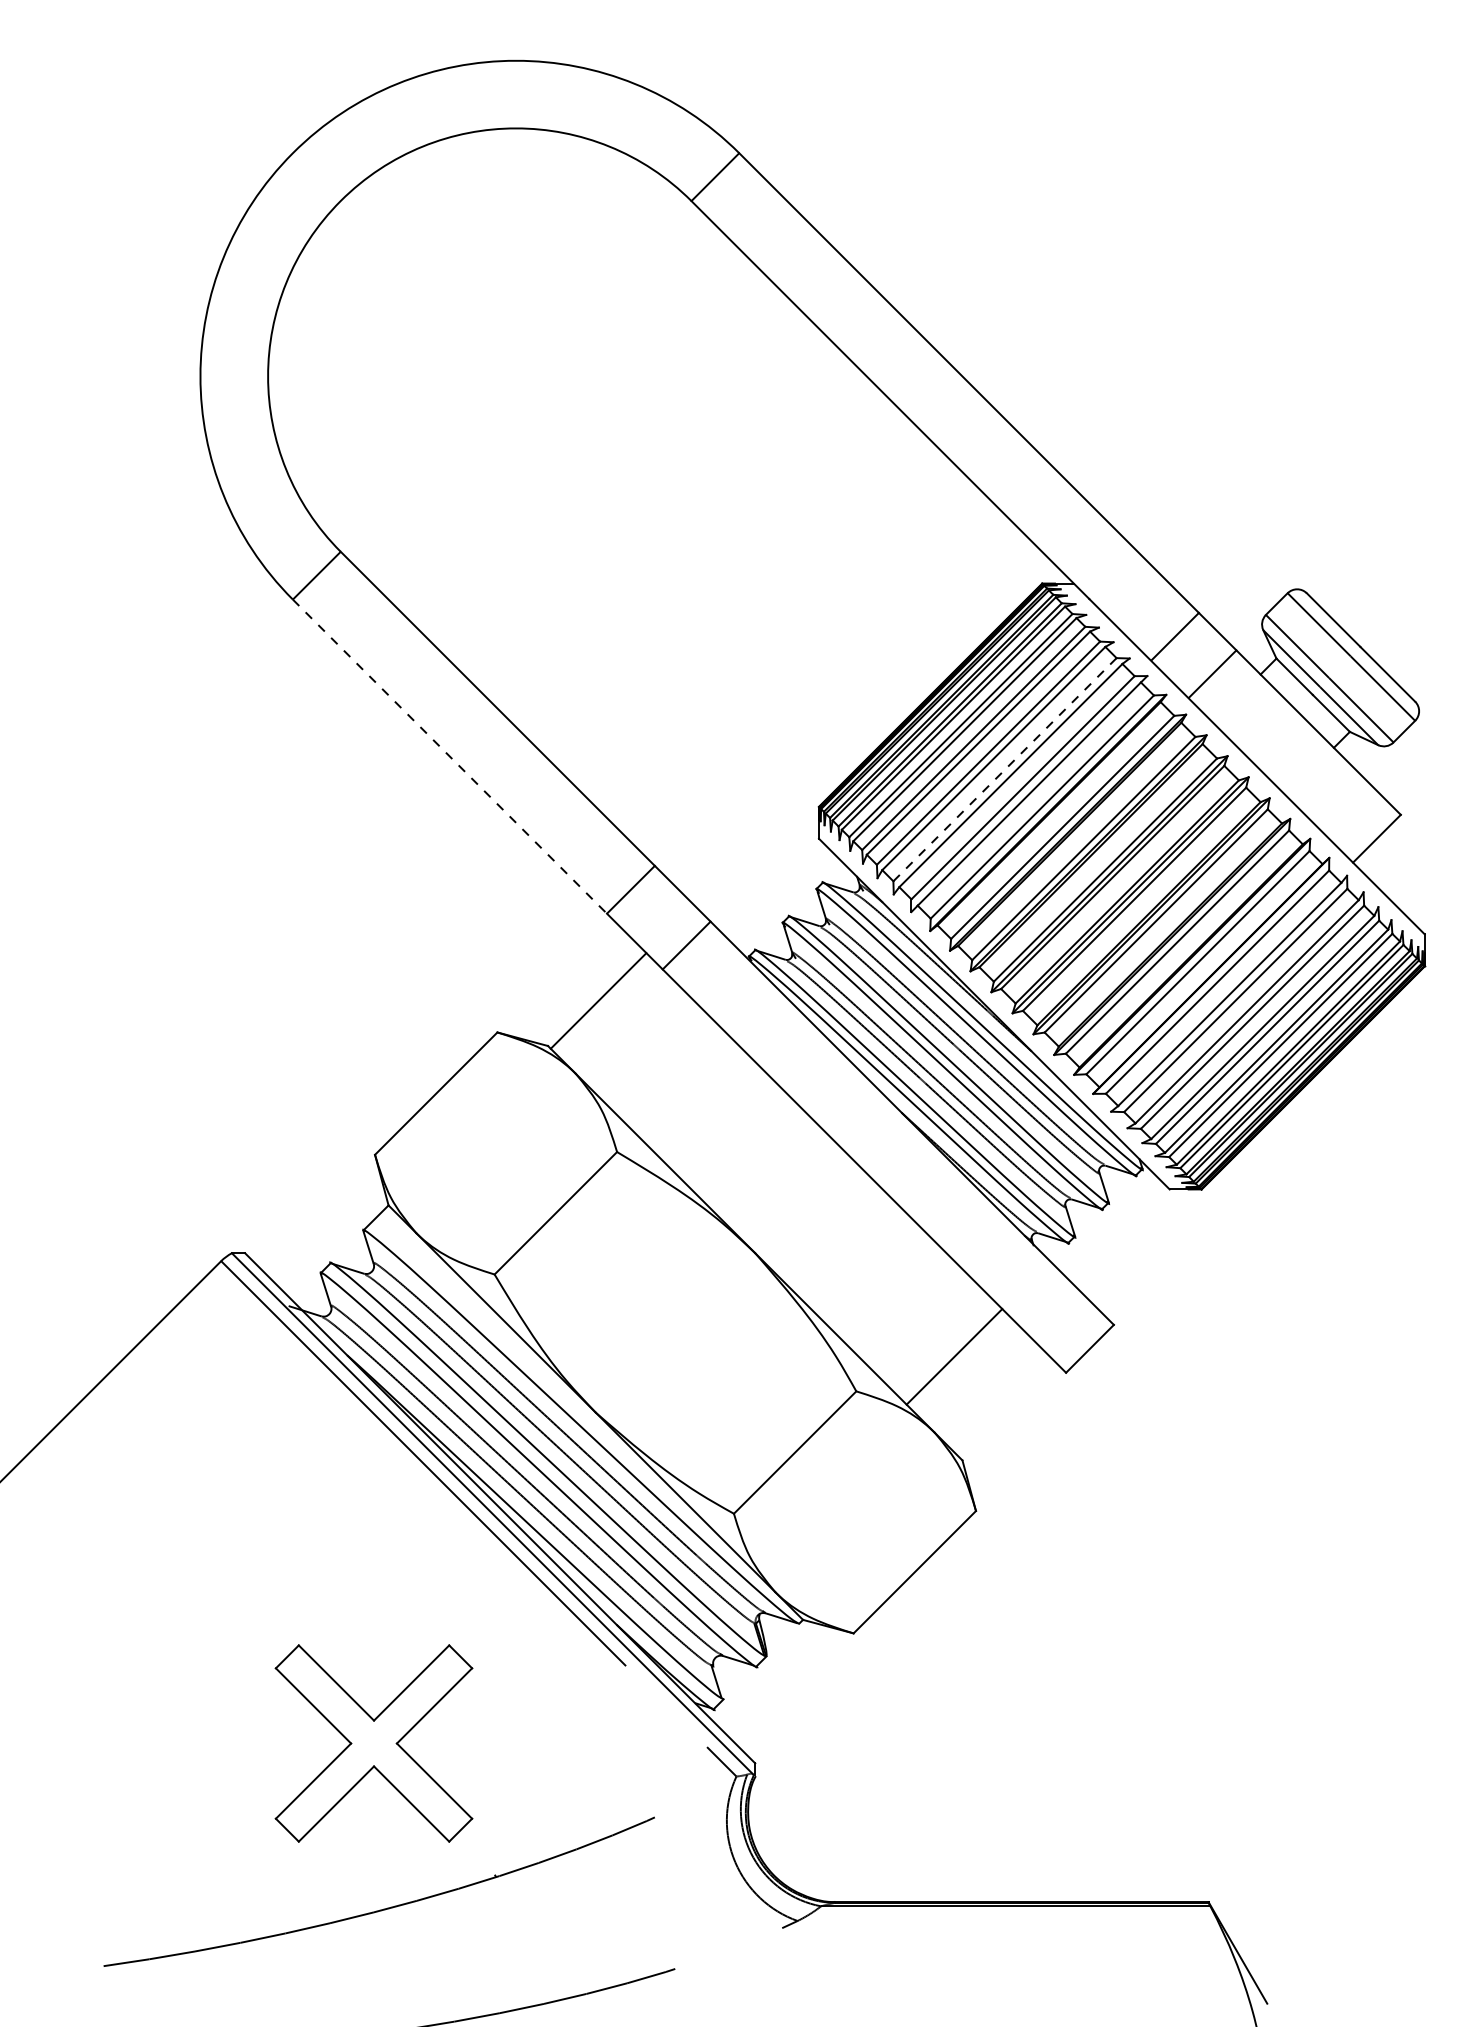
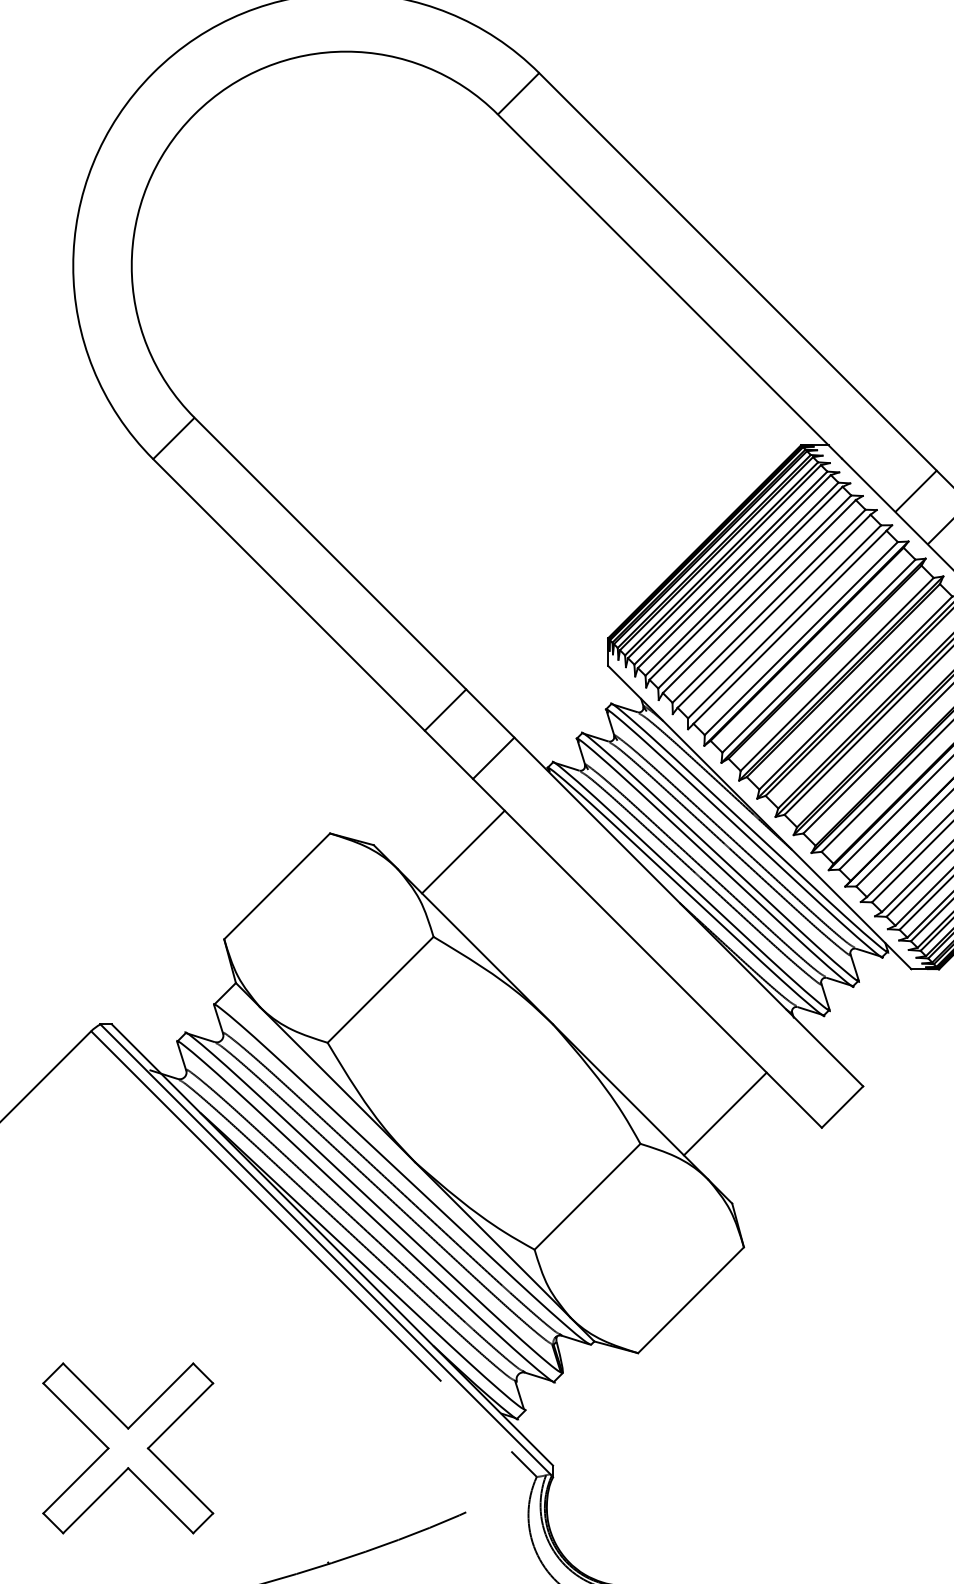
line: (450, 757) -> (289, 595), dashed -> solid
line: (1005, 769) -> (769, 606), dashed -> solid
line: (598, 1000) -> (463, 851), moved
part: (373, 1743) -> (127, 1448), moved

